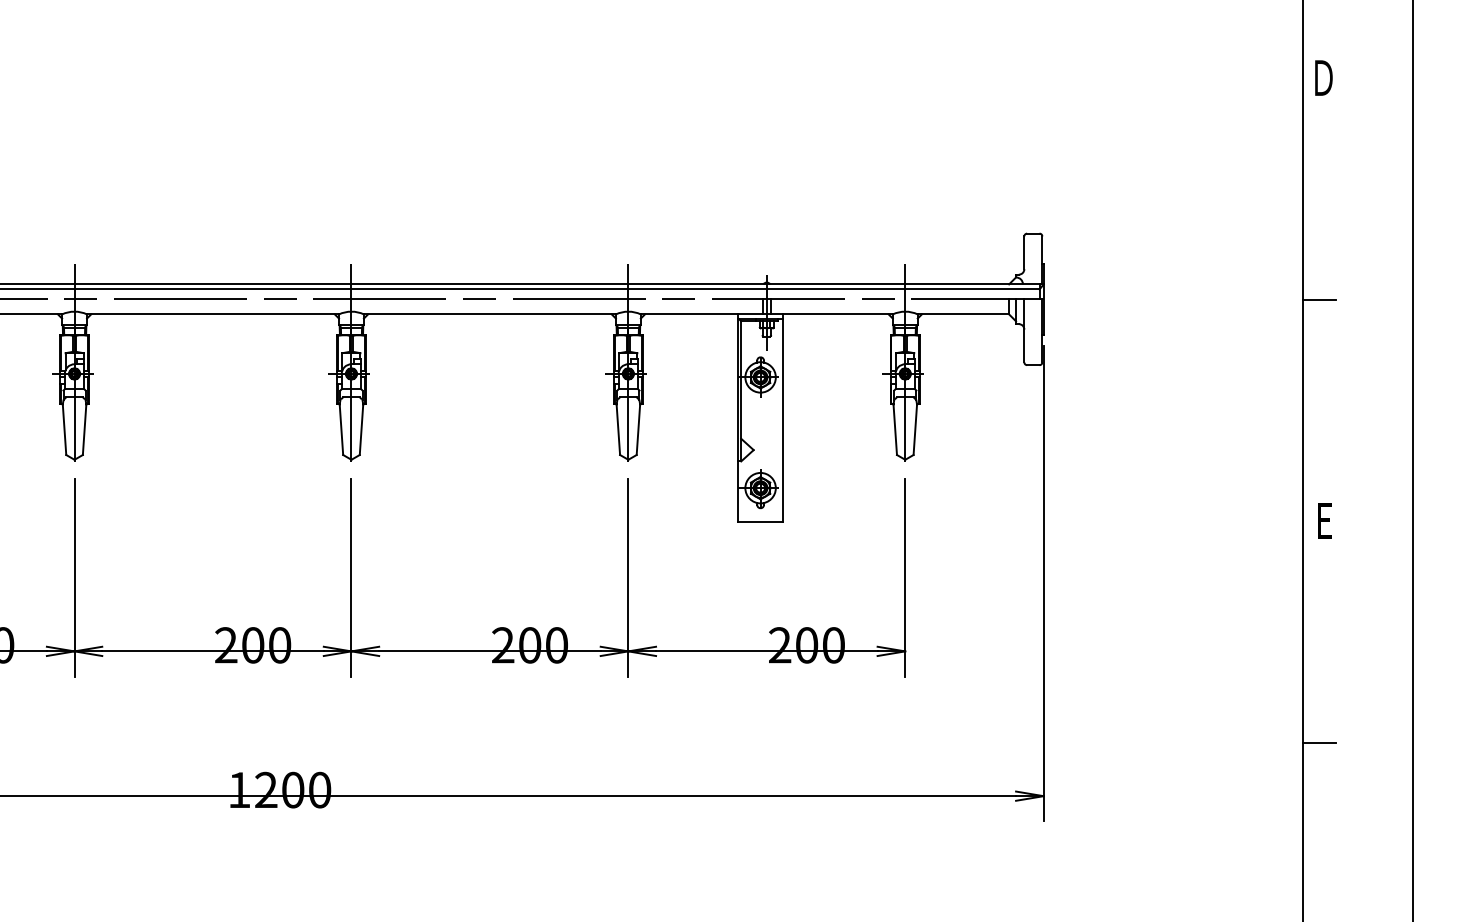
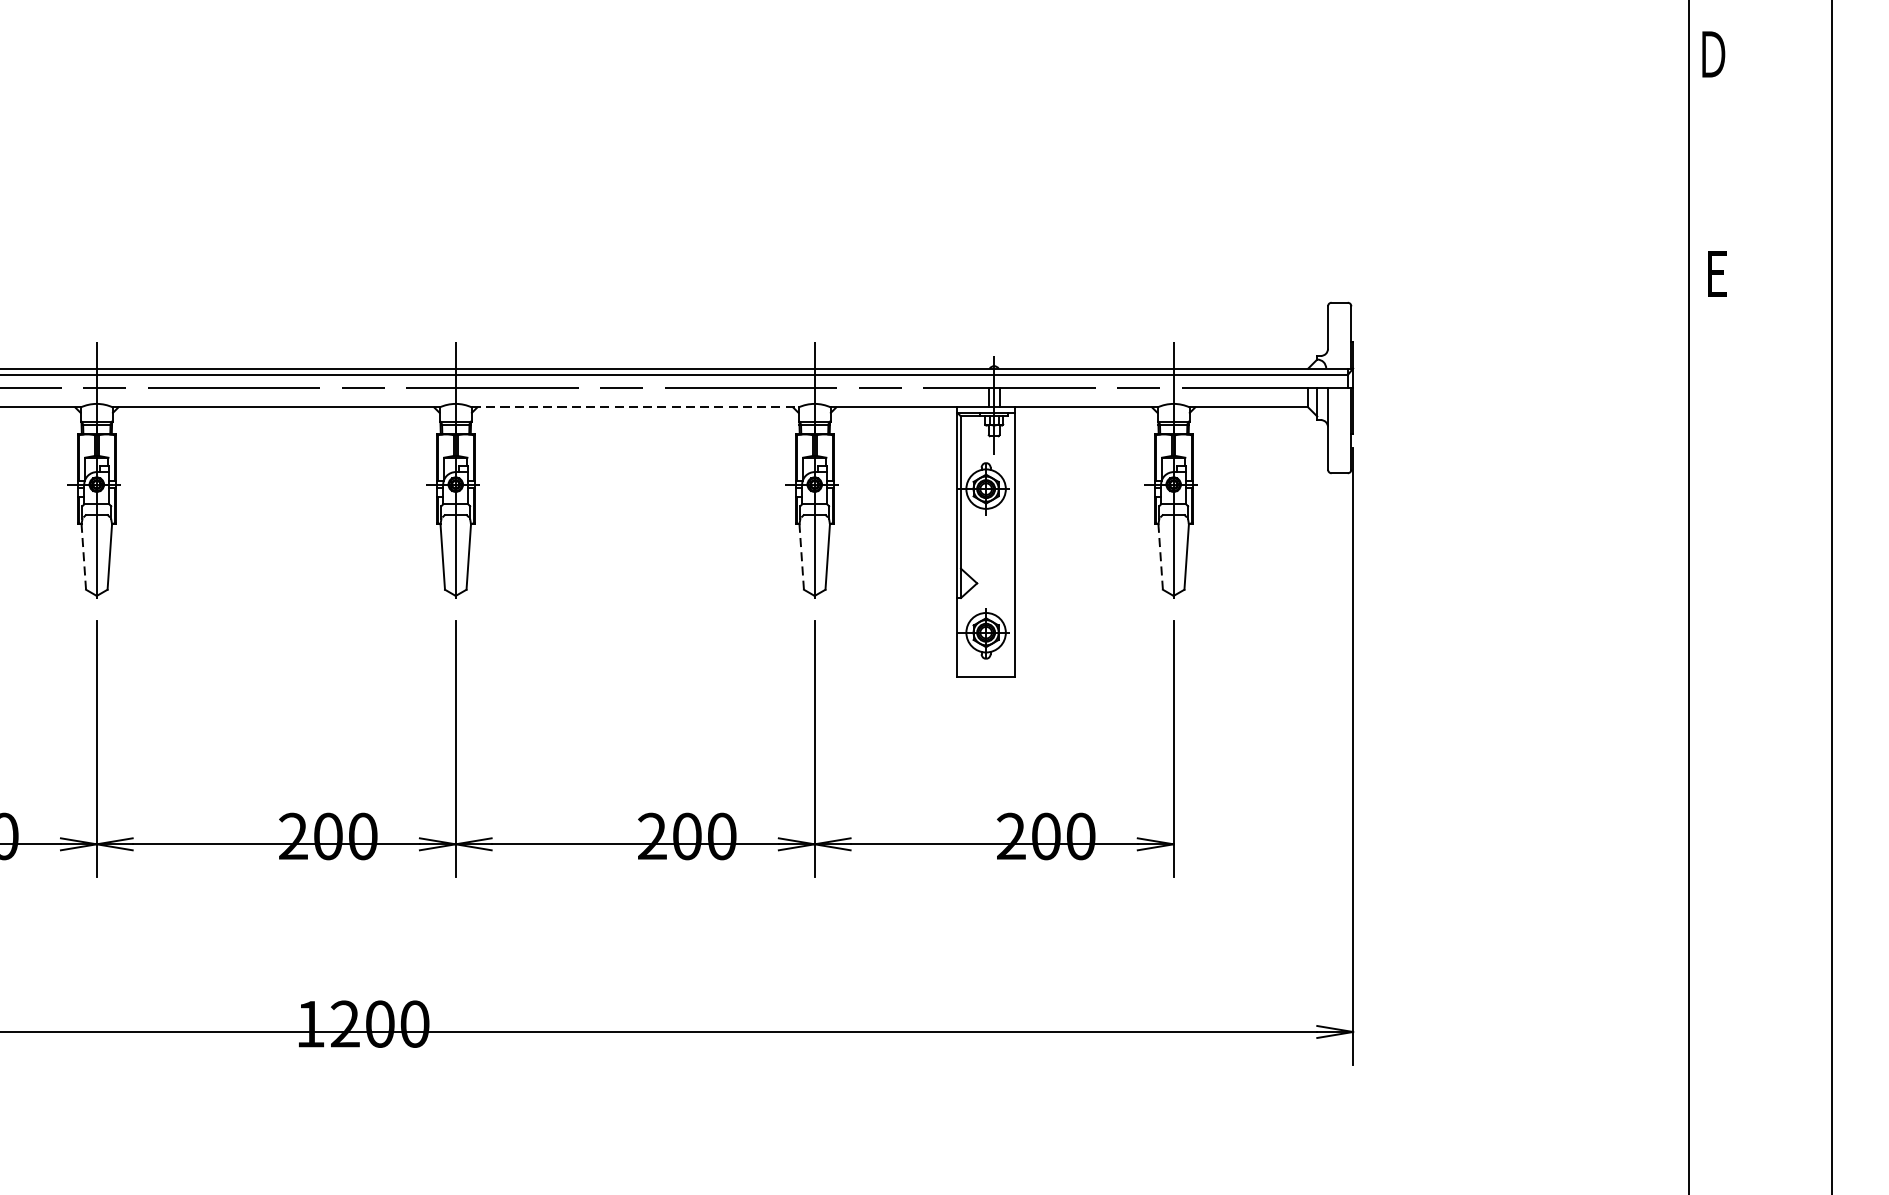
text: (1323, 77) -> (1713, 53), moved
line: (1318, 299) -> (1709, 388), removed
line: (489, 314) -> (634, 407), solid -> dashed
line: (64, 429) -> (83, 556), solid -> dashed
line: (618, 429) -> (801, 556), solid -> dashed
line: (895, 429) -> (1160, 556), solid -> dashed
text: (1324, 520) -> (1717, 272), moved
line: (1318, 742) -> (1709, 962), removed

